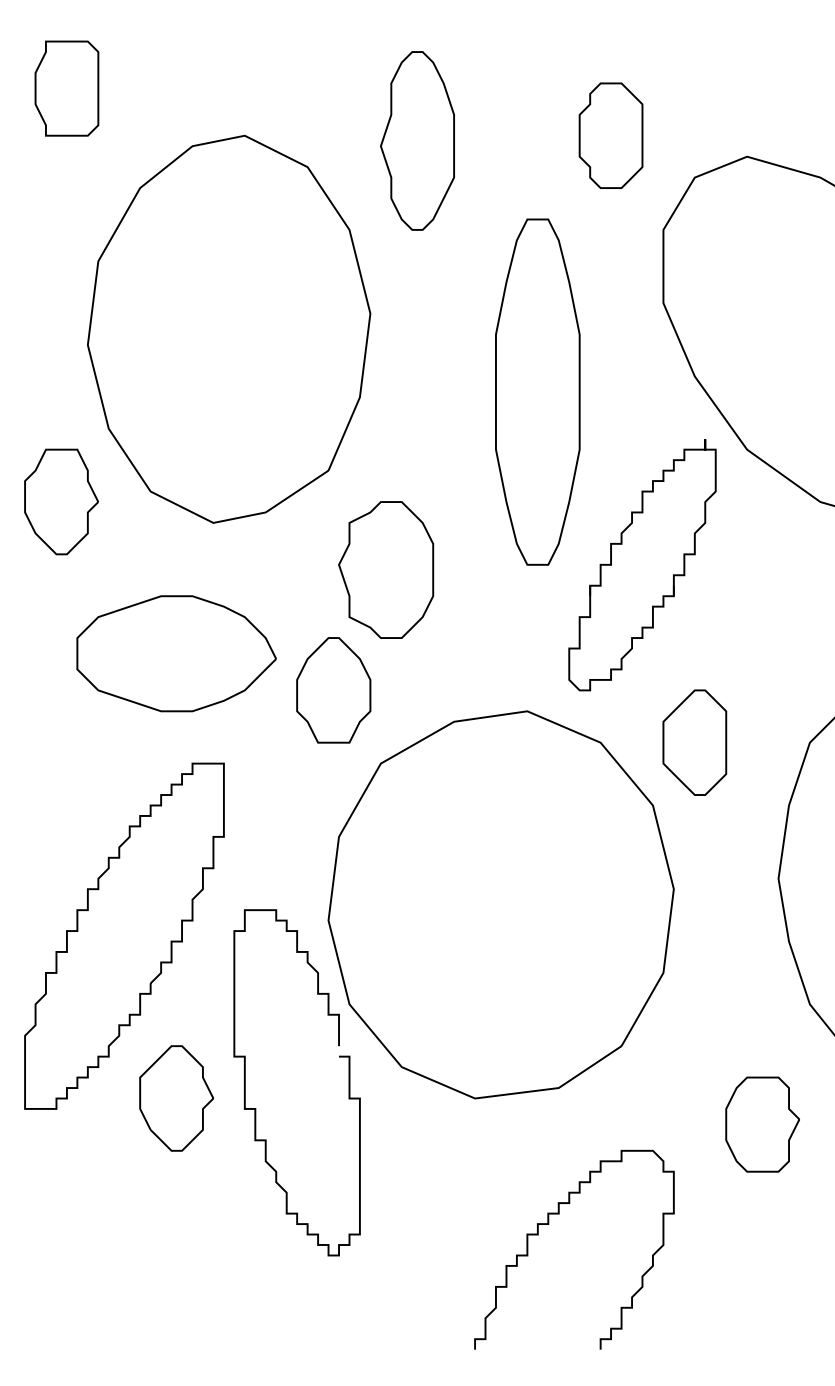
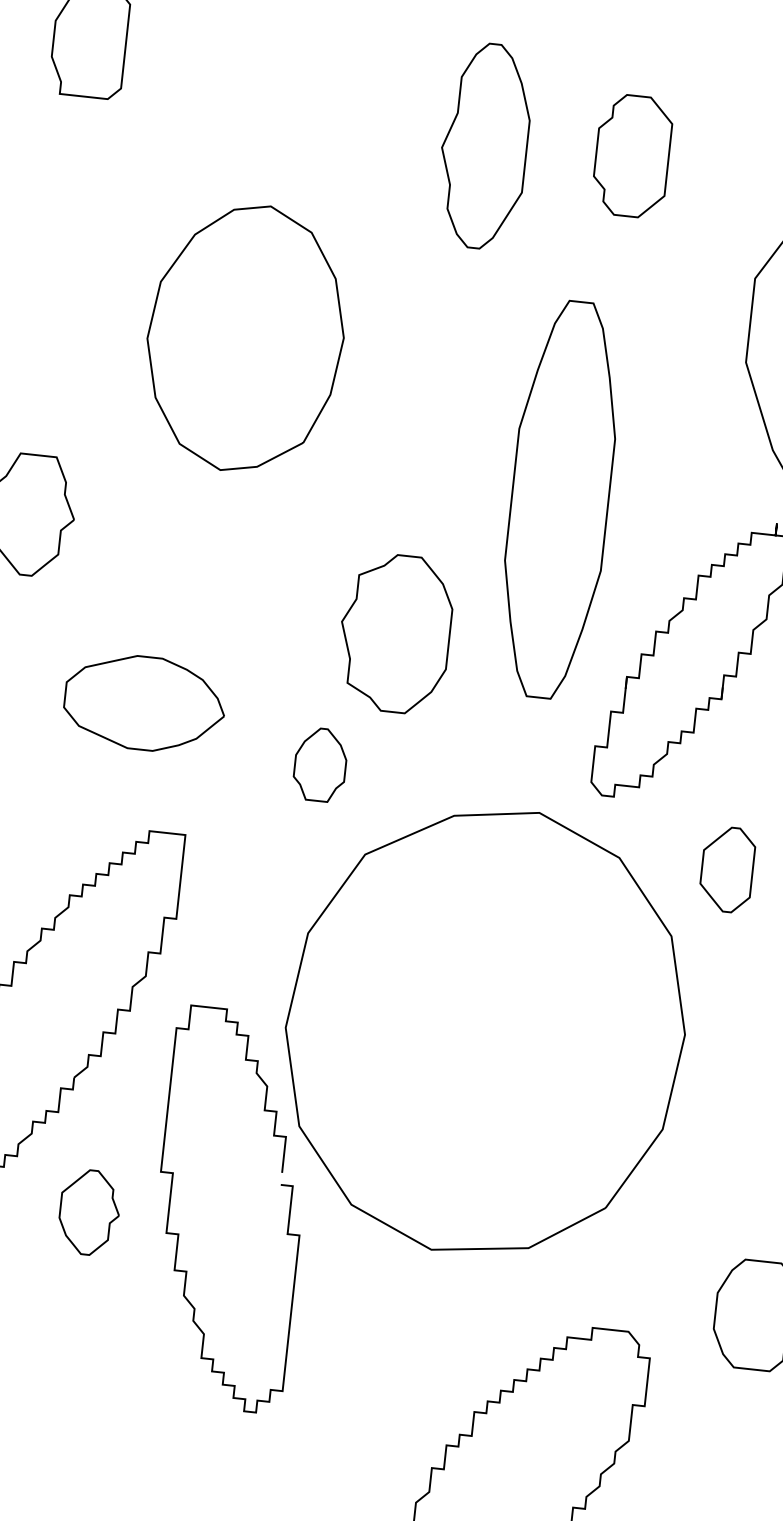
part: (610, 135) -> (631, 155), moved
part: (229, 328) -> (245, 337), size x0.6
part: (537, 391) -> (559, 499), moved
part: (176, 653) -> (144, 703), size x0.7
part: (333, 690) -> (320, 764), size x0.6
part: (694, 742) -> (726, 869), size x0.7
part: (176, 1098) -> (89, 1212), size x0.7

